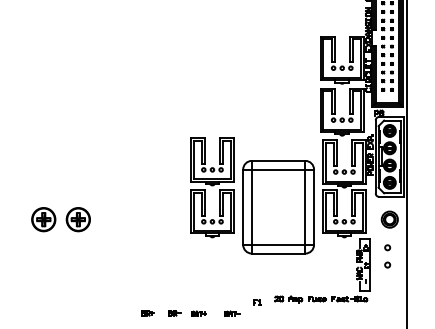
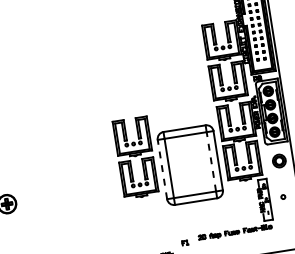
line: (243, 207) -> (162, 169), solid -> dashed
line: (305, 207) -> (211, 162), solid -> dashed
part: (77, 219) -> (33, 199), removed
circle: (387, 247) -> (281, 183), removed

